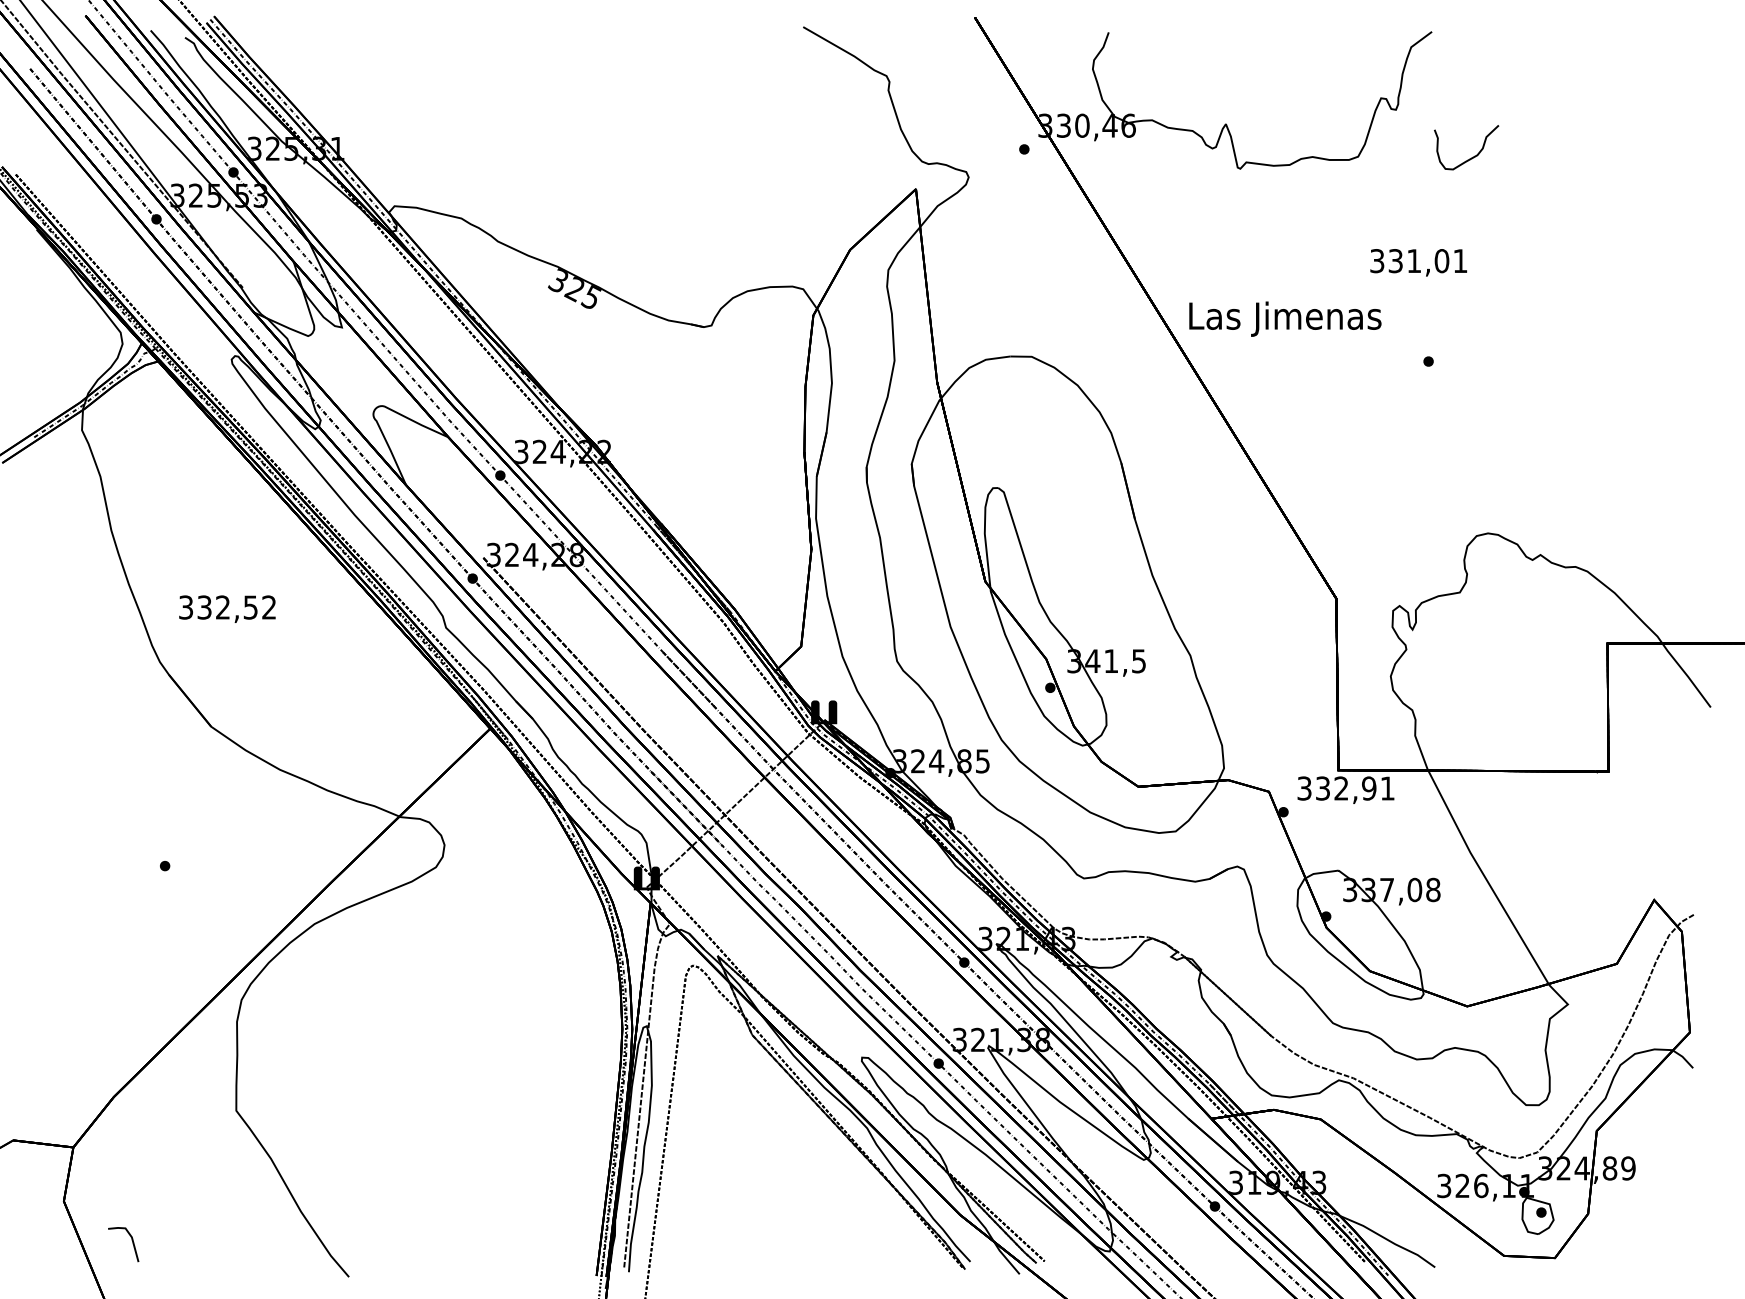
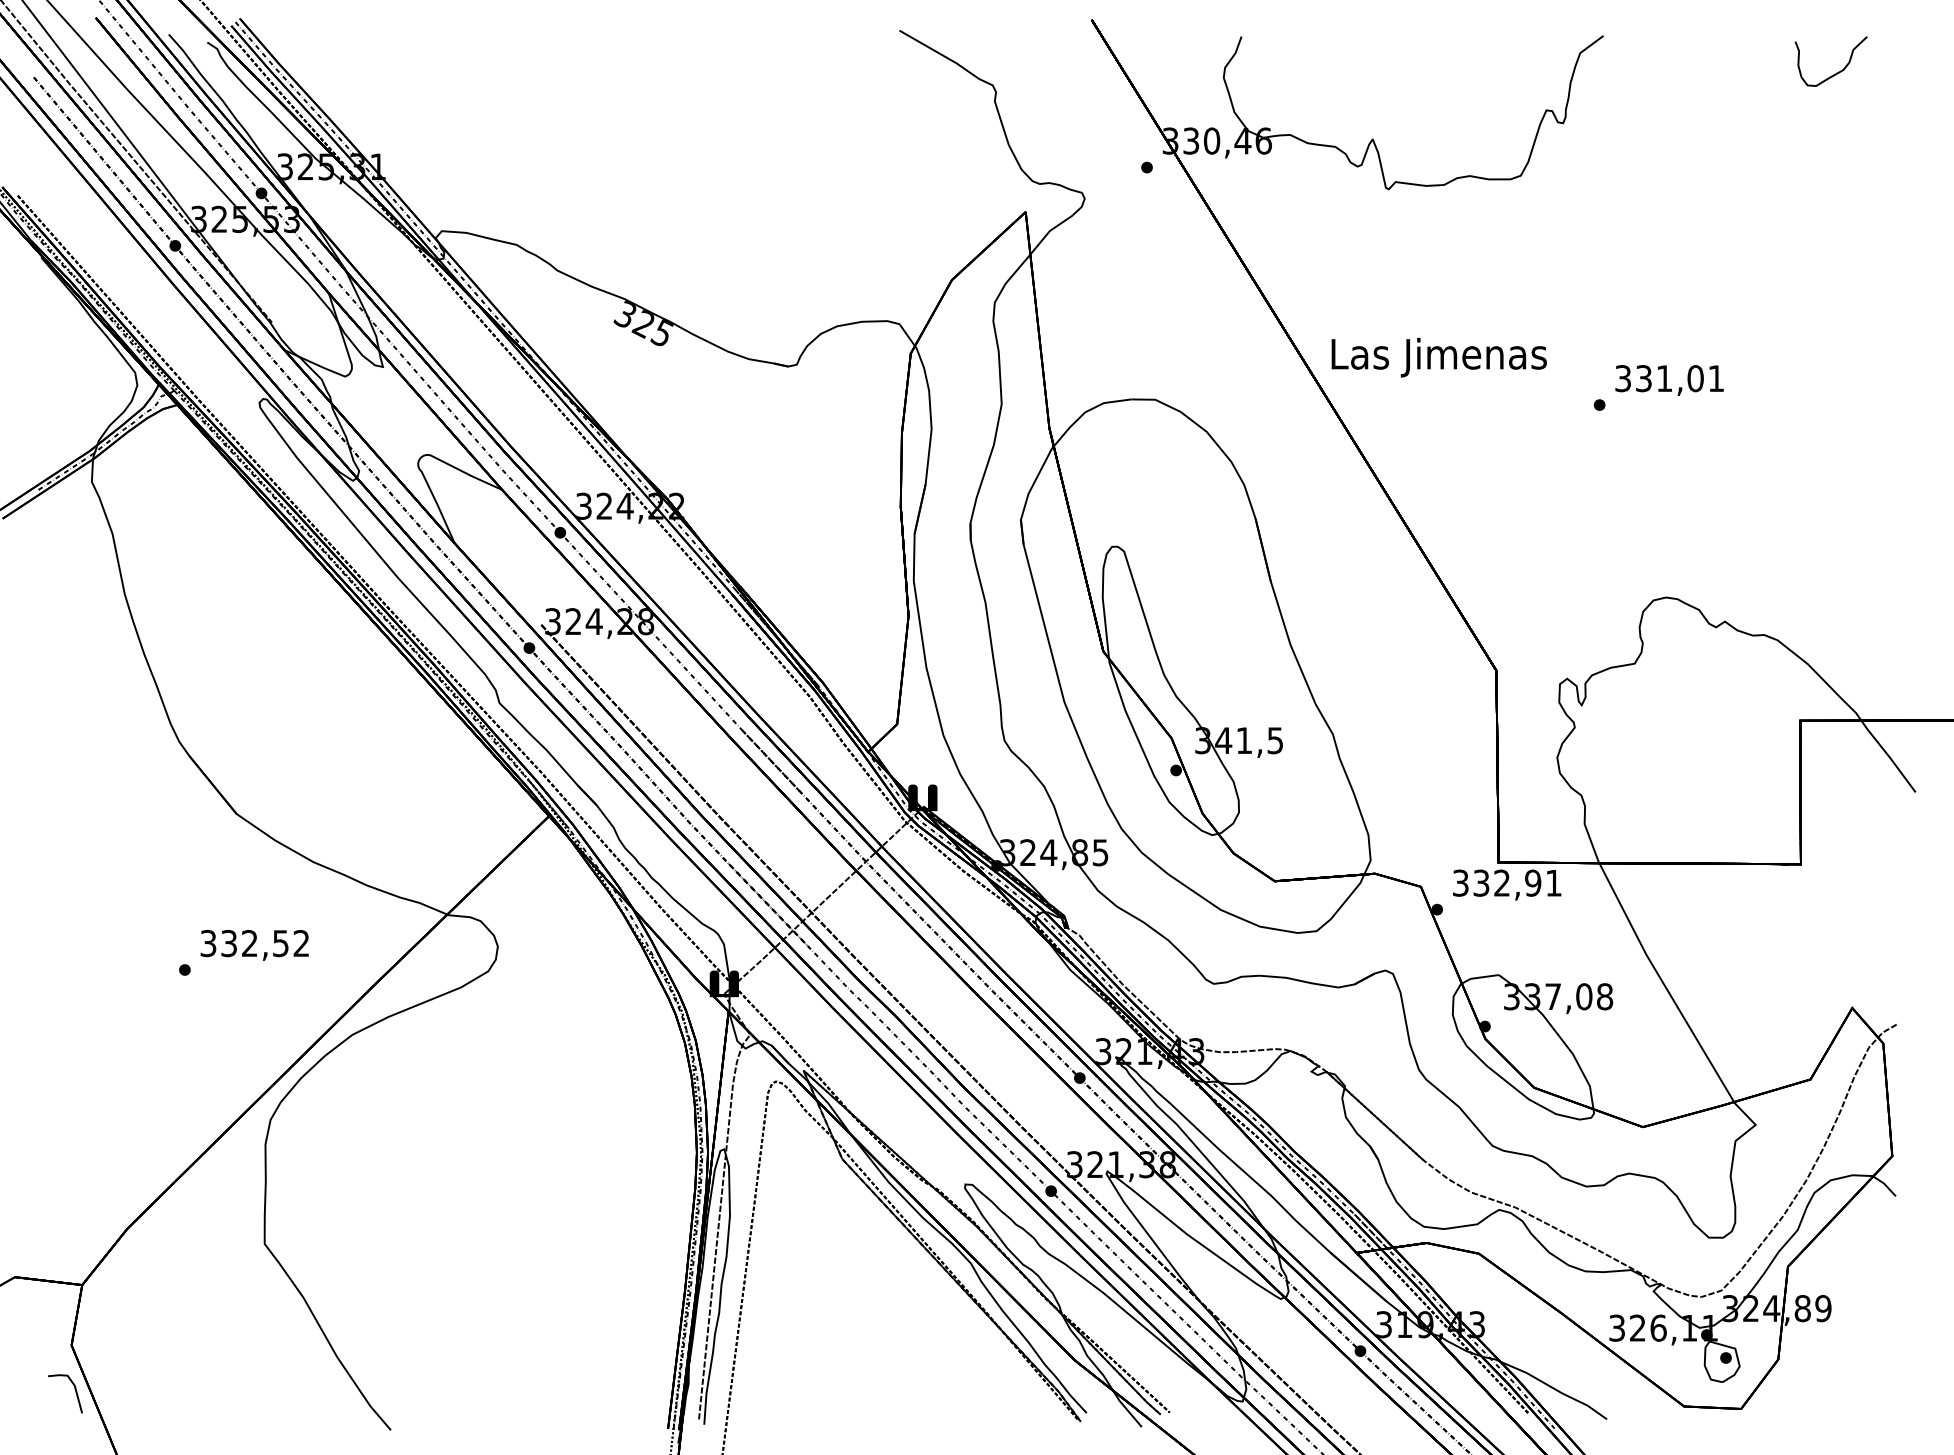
curve: (1471, 157) -> (1836, 72), moved
text: (1418, 262) -> (1669, 380), moved
text: (227, 609) -> (254, 945), moved
line: (131, 1240) -> (74, 1389), moved

